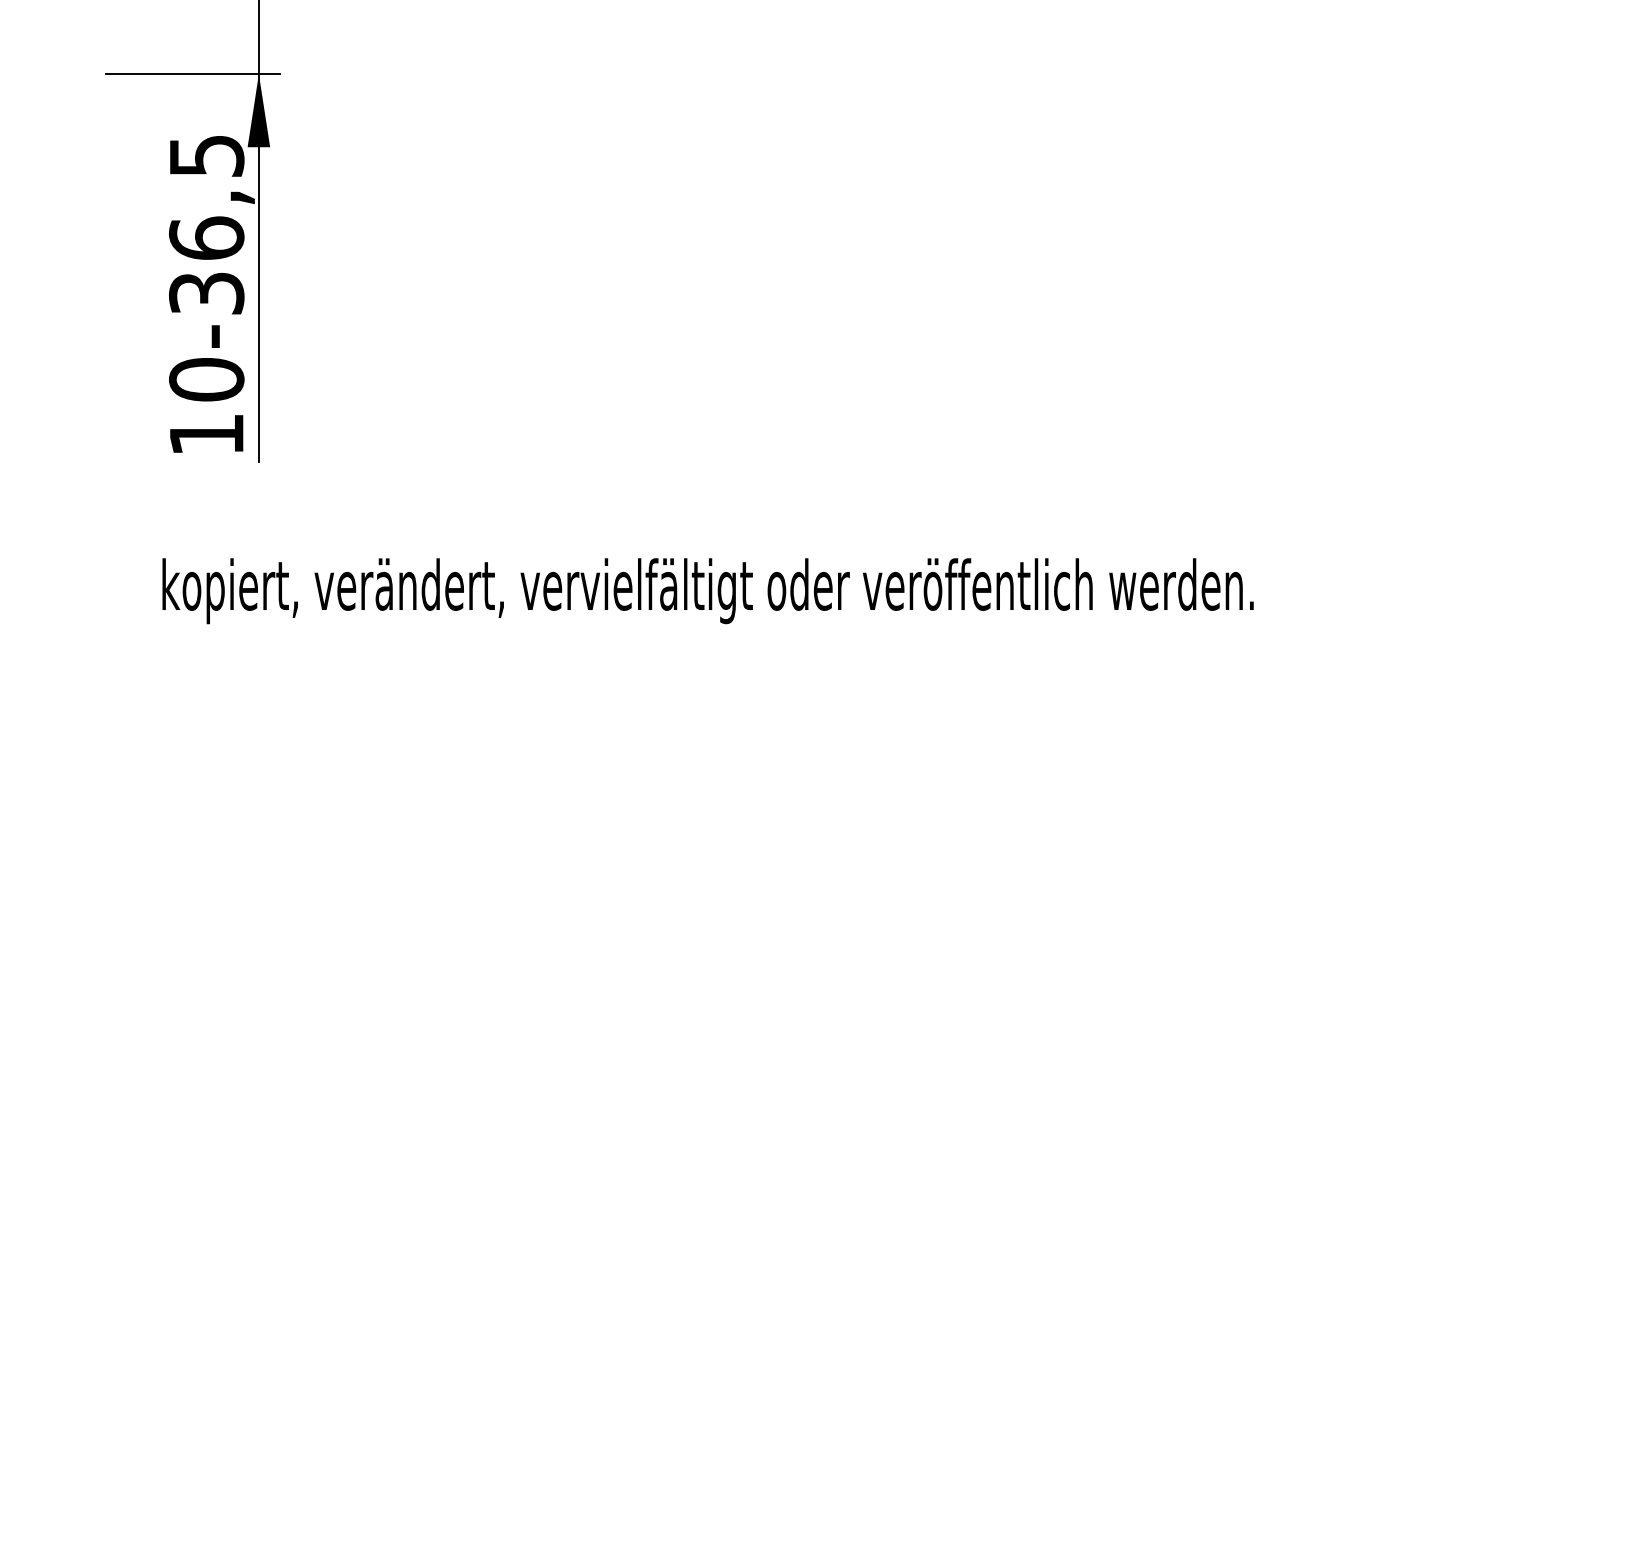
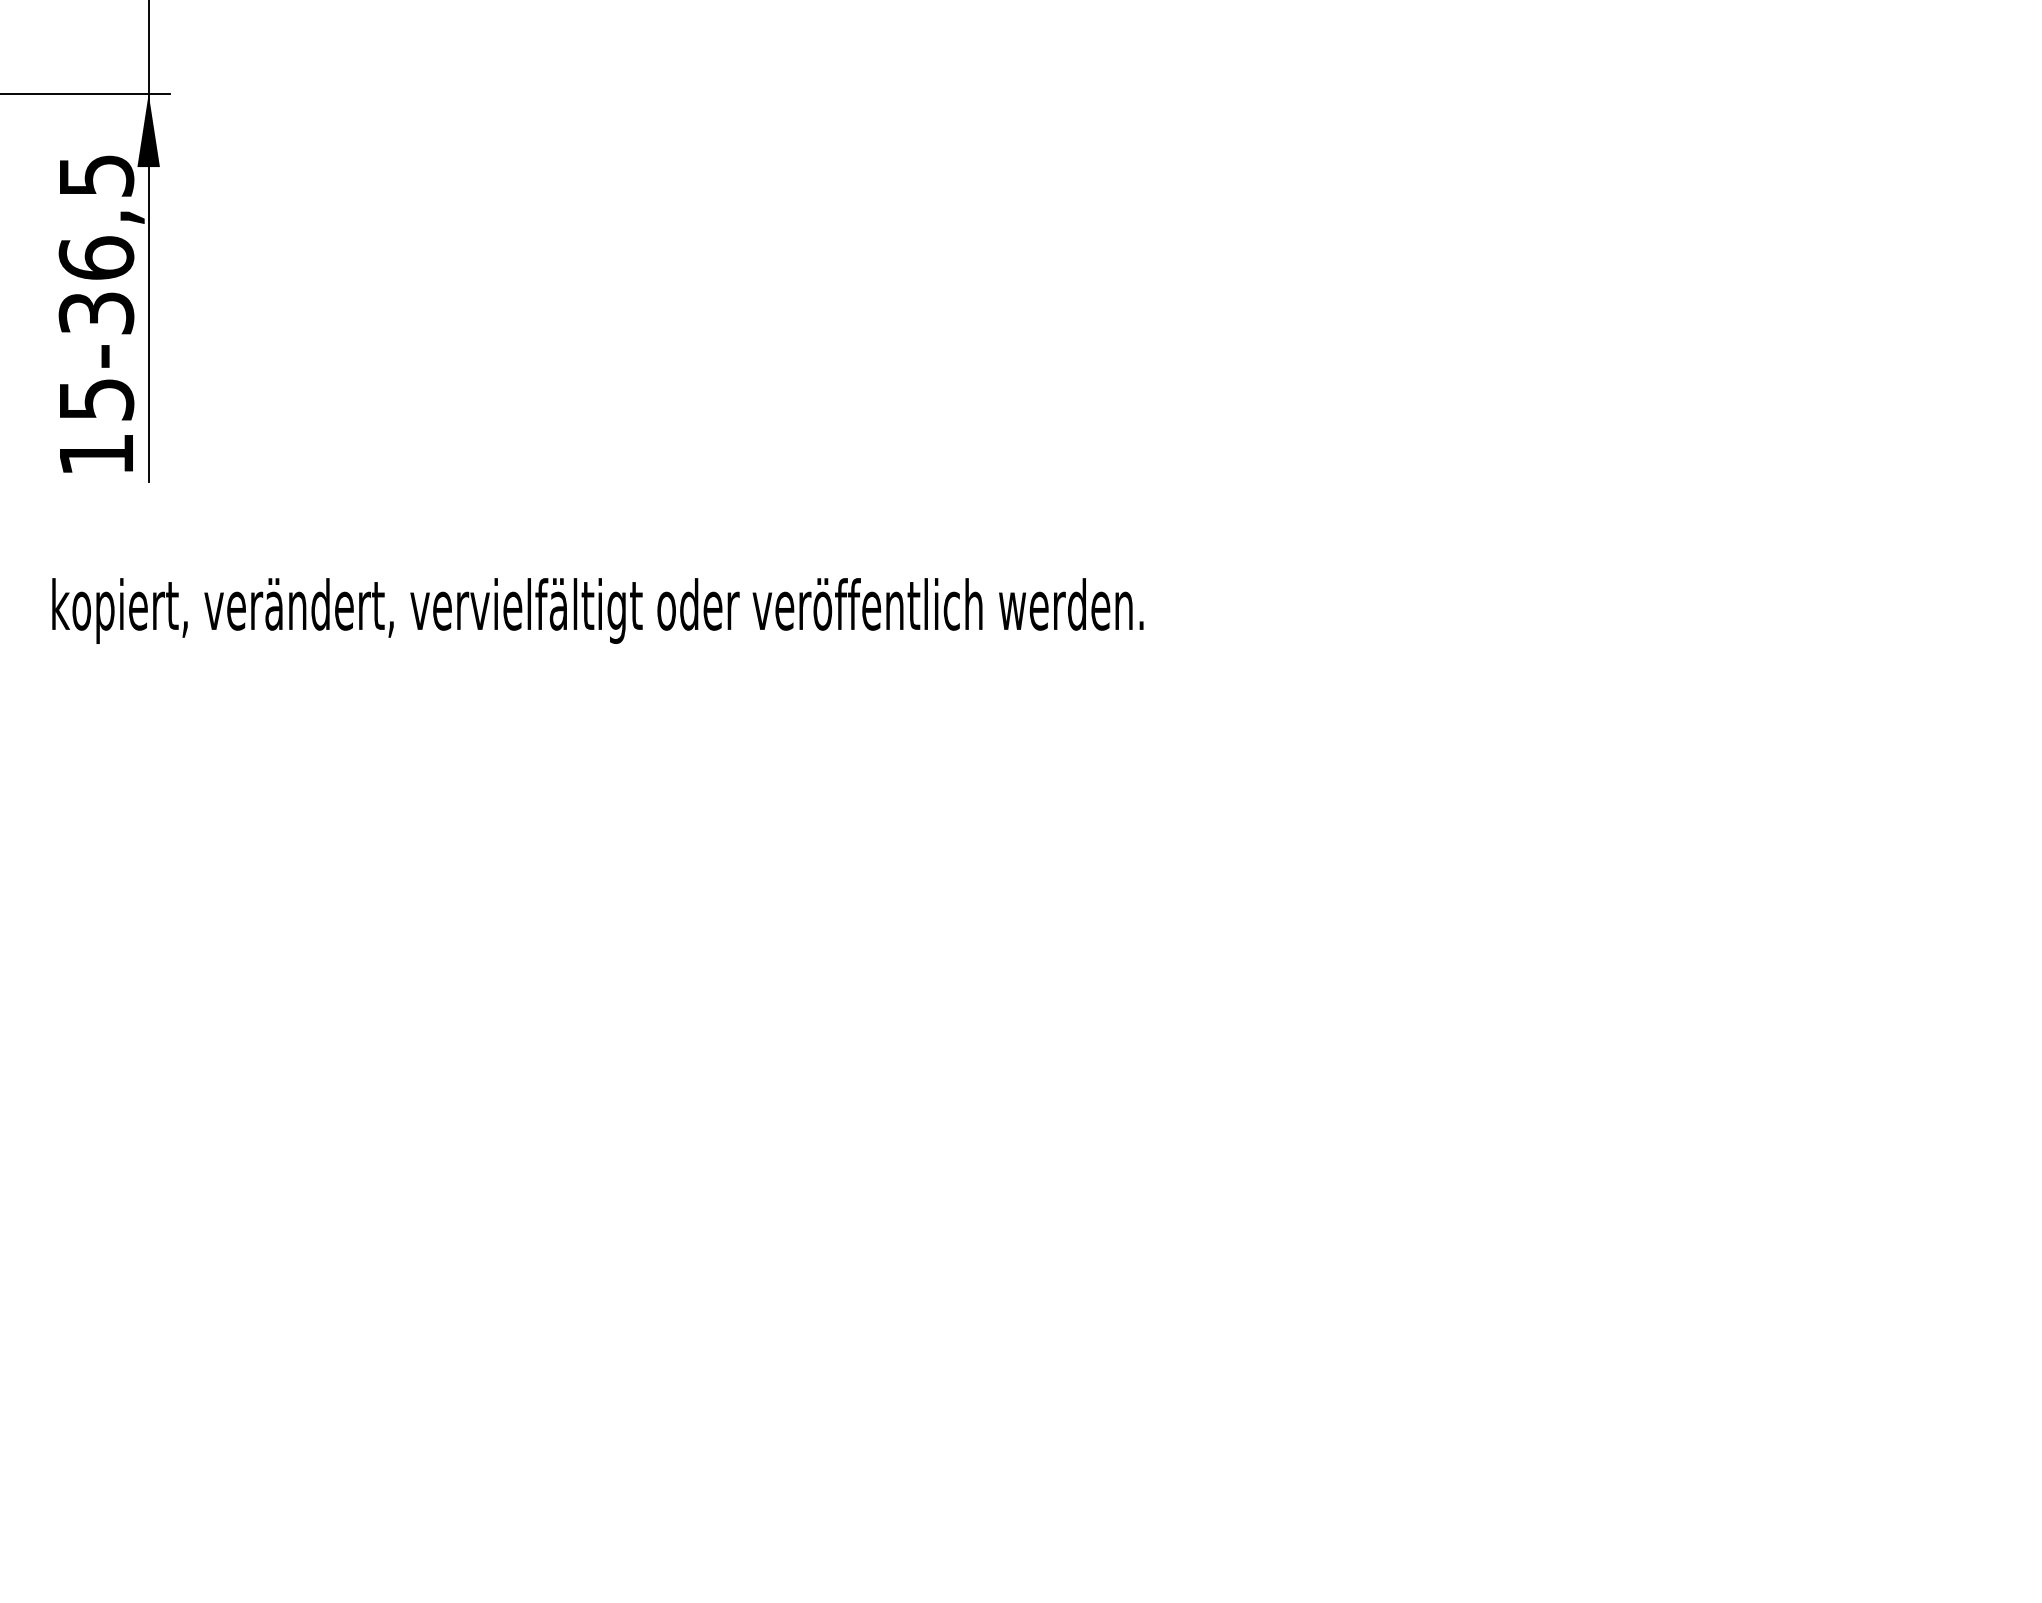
text: (206, 379) -> (96, 399), 10-36,5 -> 15-36,5

